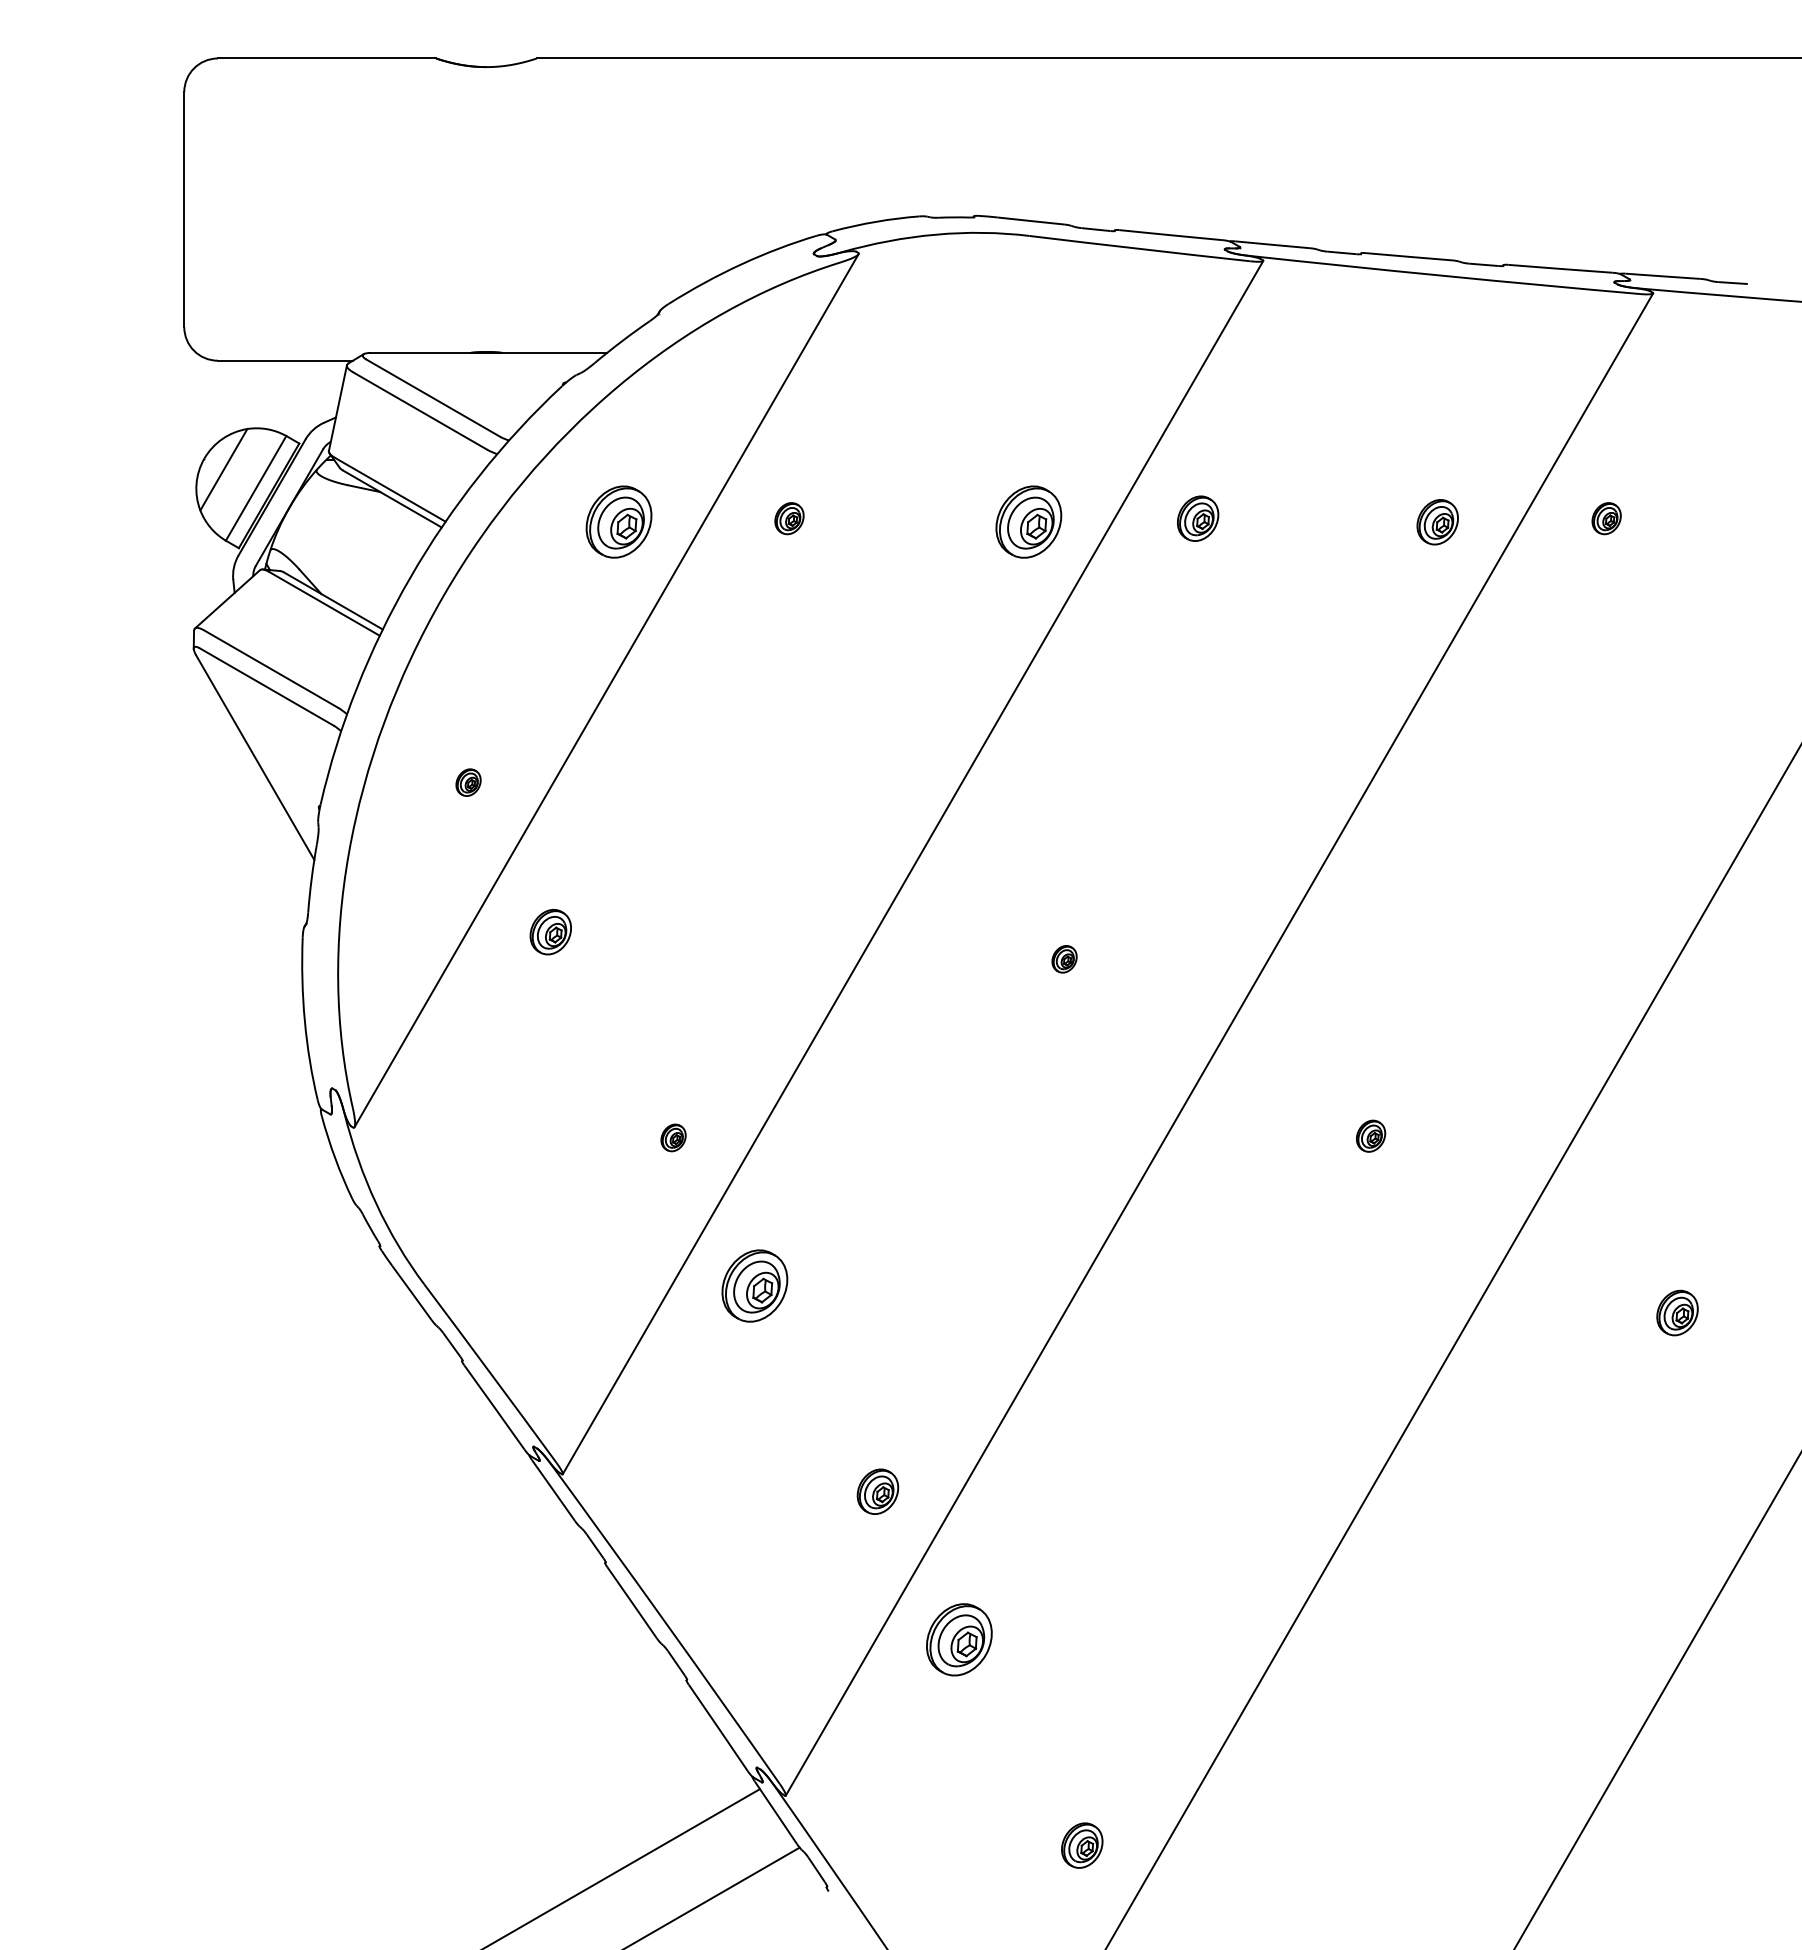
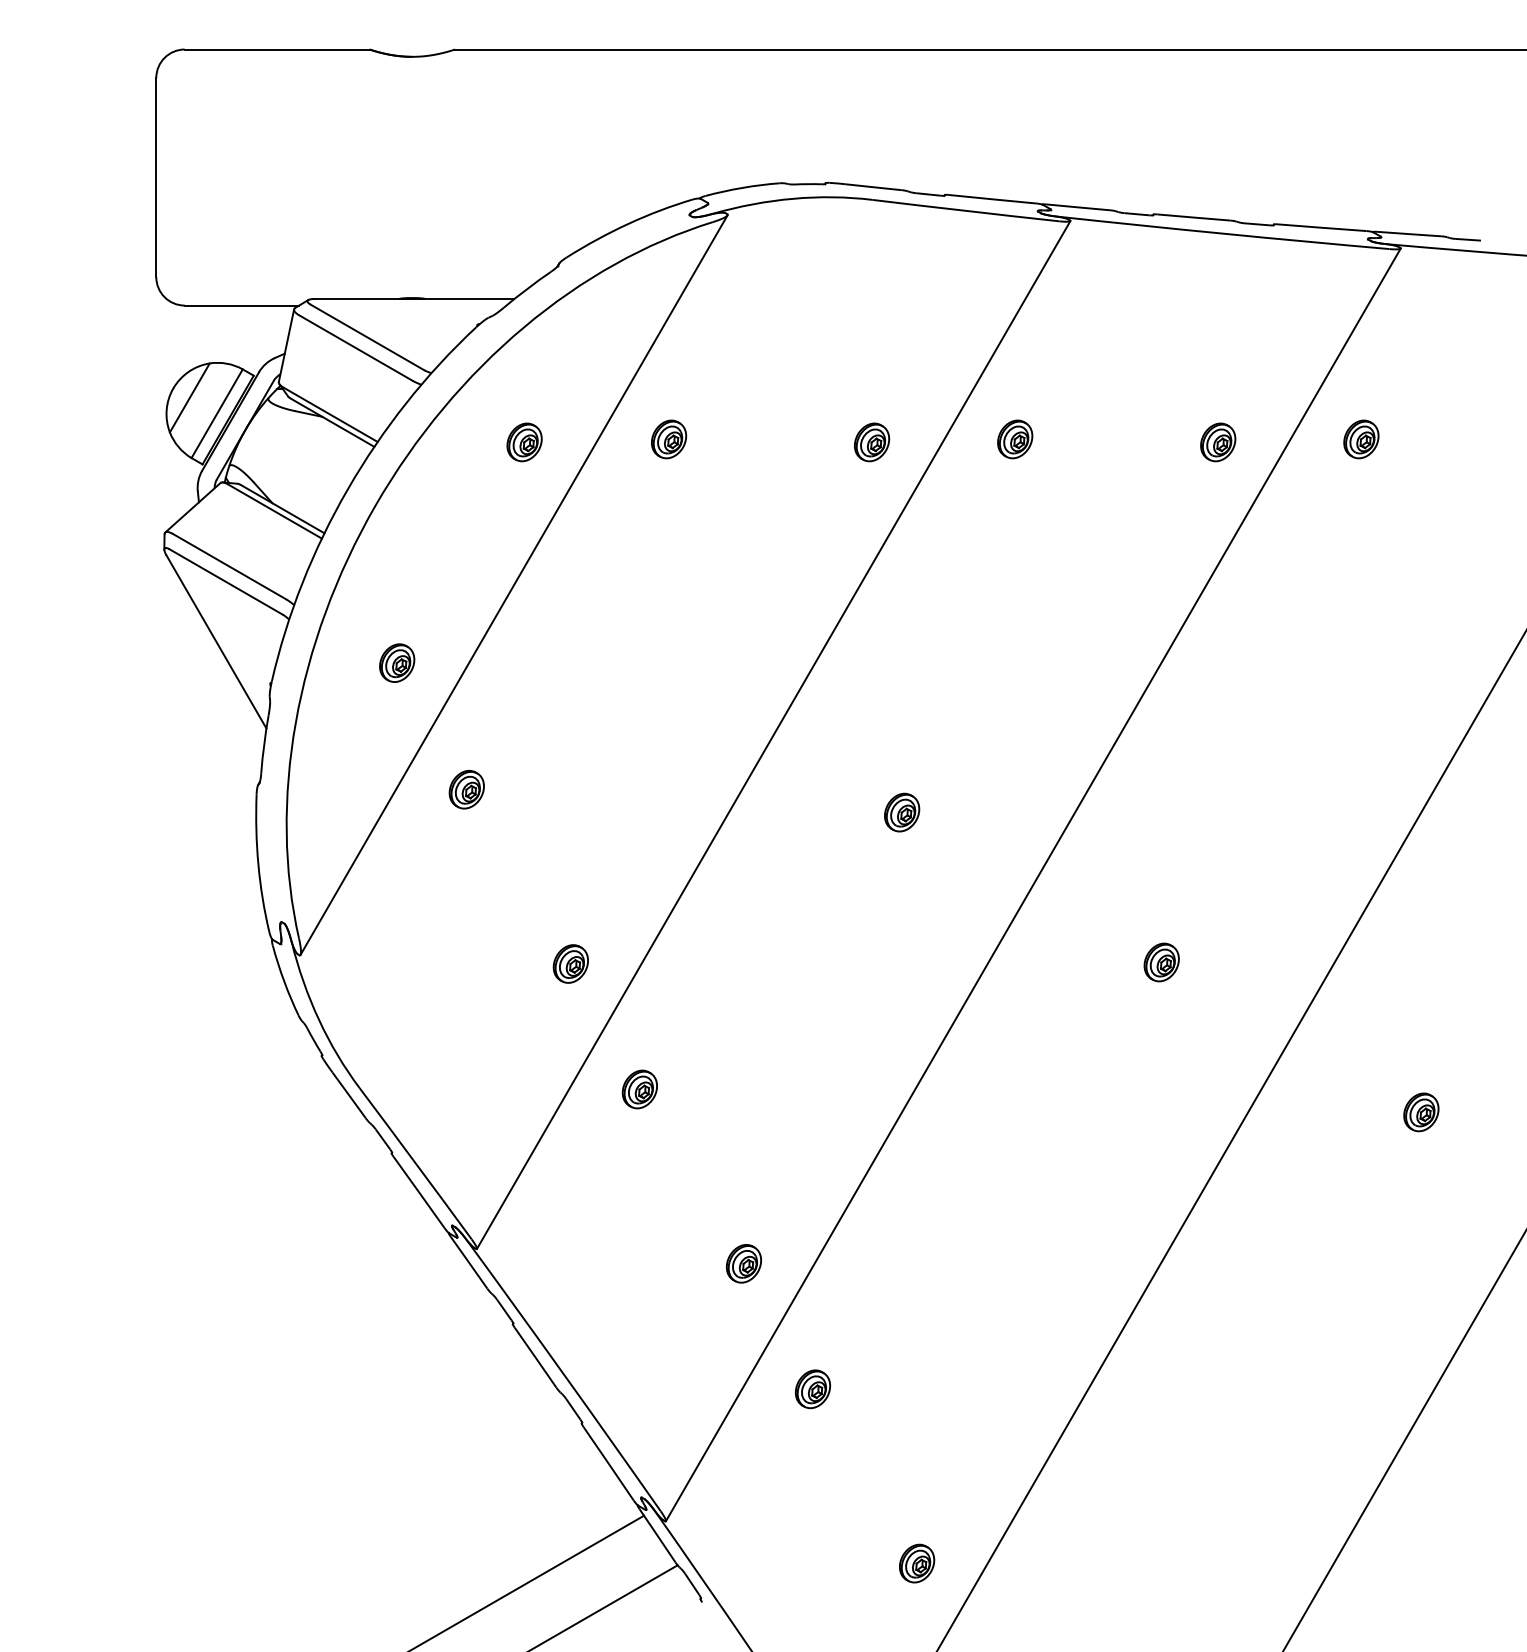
part: (789, 518) -> (669, 439), size x1.43
part: (1606, 518) -> (1361, 439), size x1.43
part: (618, 522) -> (524, 442), size x0.62
part: (1029, 522) -> (872, 442), size x0.62
part: (468, 782) -> (397, 662), size x1.67
part: (1064, 959) -> (902, 812), size x1.67
part: (1370, 1136) -> (1161, 962), size x1.43
part: (673, 1137) -> (570, 963), size x1.67
part: (755, 1285) -> (640, 1089), size x0.62
part: (959, 1639) -> (813, 1388), size x0.62

